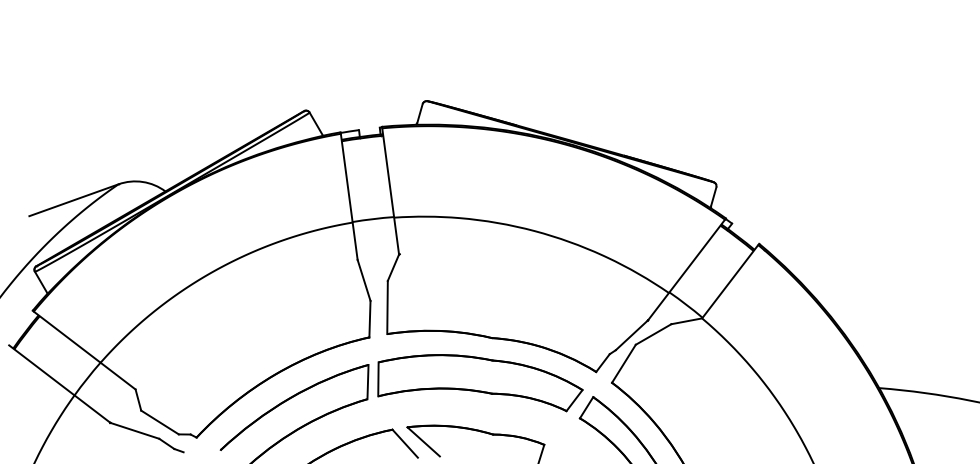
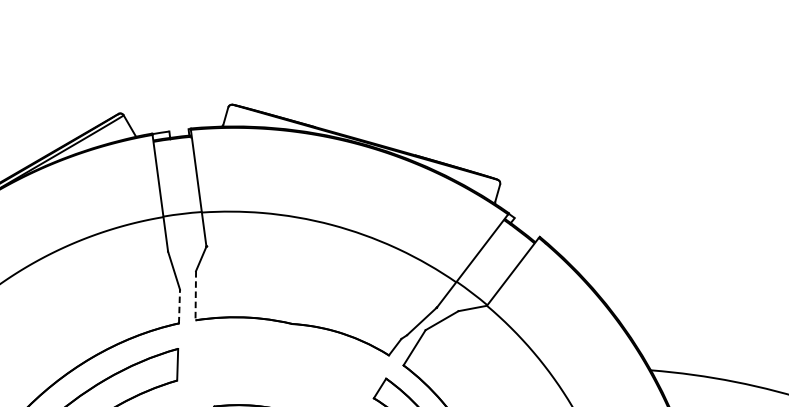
line: (387, 307) -> (195, 295), solid -> dashed
line: (369, 318) -> (179, 305), solid -> dashed
part: (480, 383) -> (281, 366), removed

